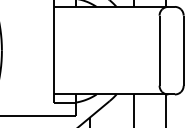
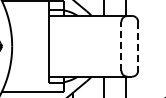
line: (159, 49) -> (121, 45), solid -> dashed
line: (184, 50) -> (138, 46), solid -> dashed

